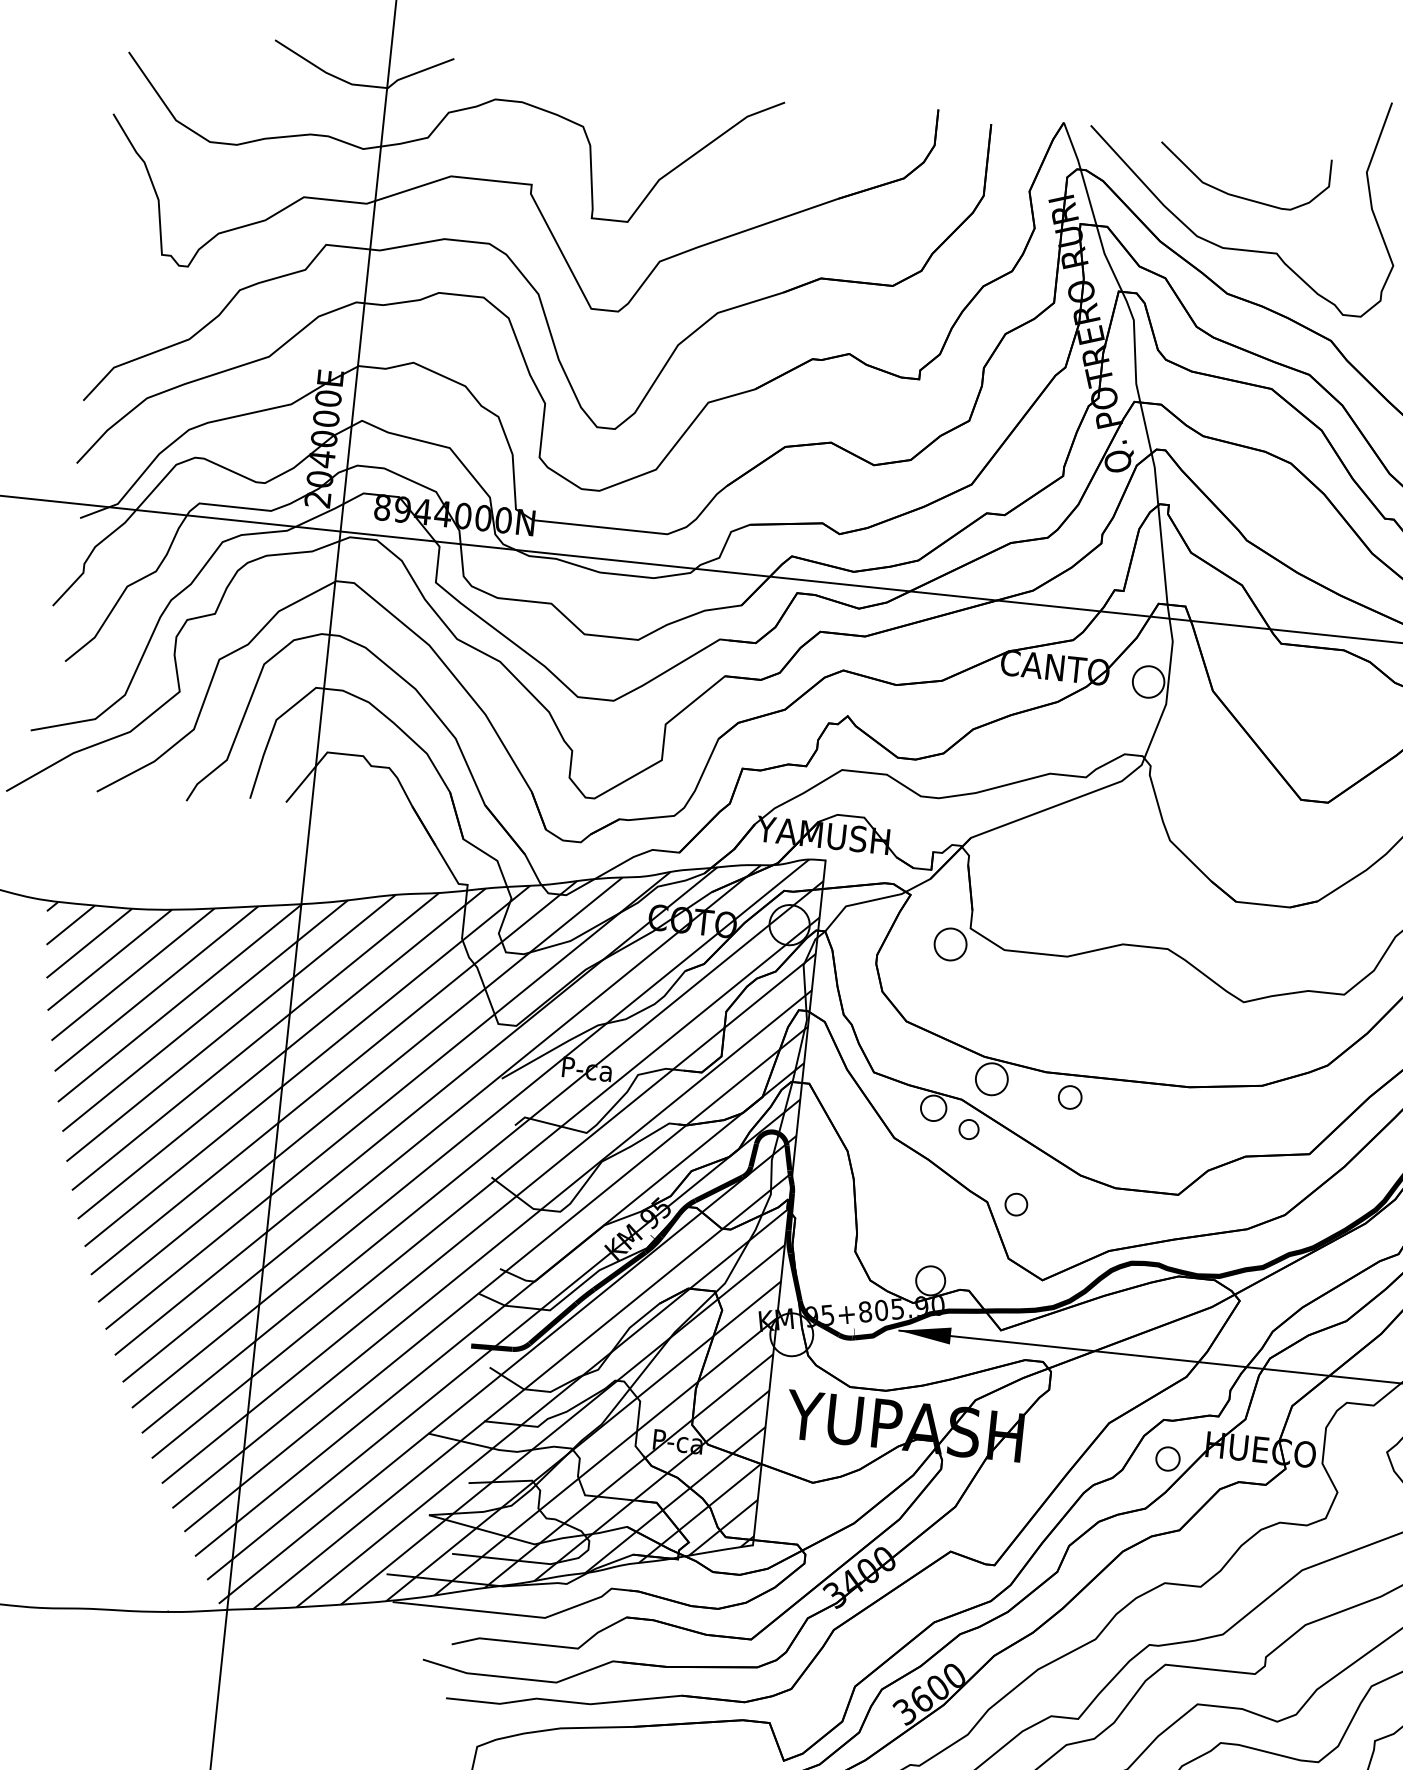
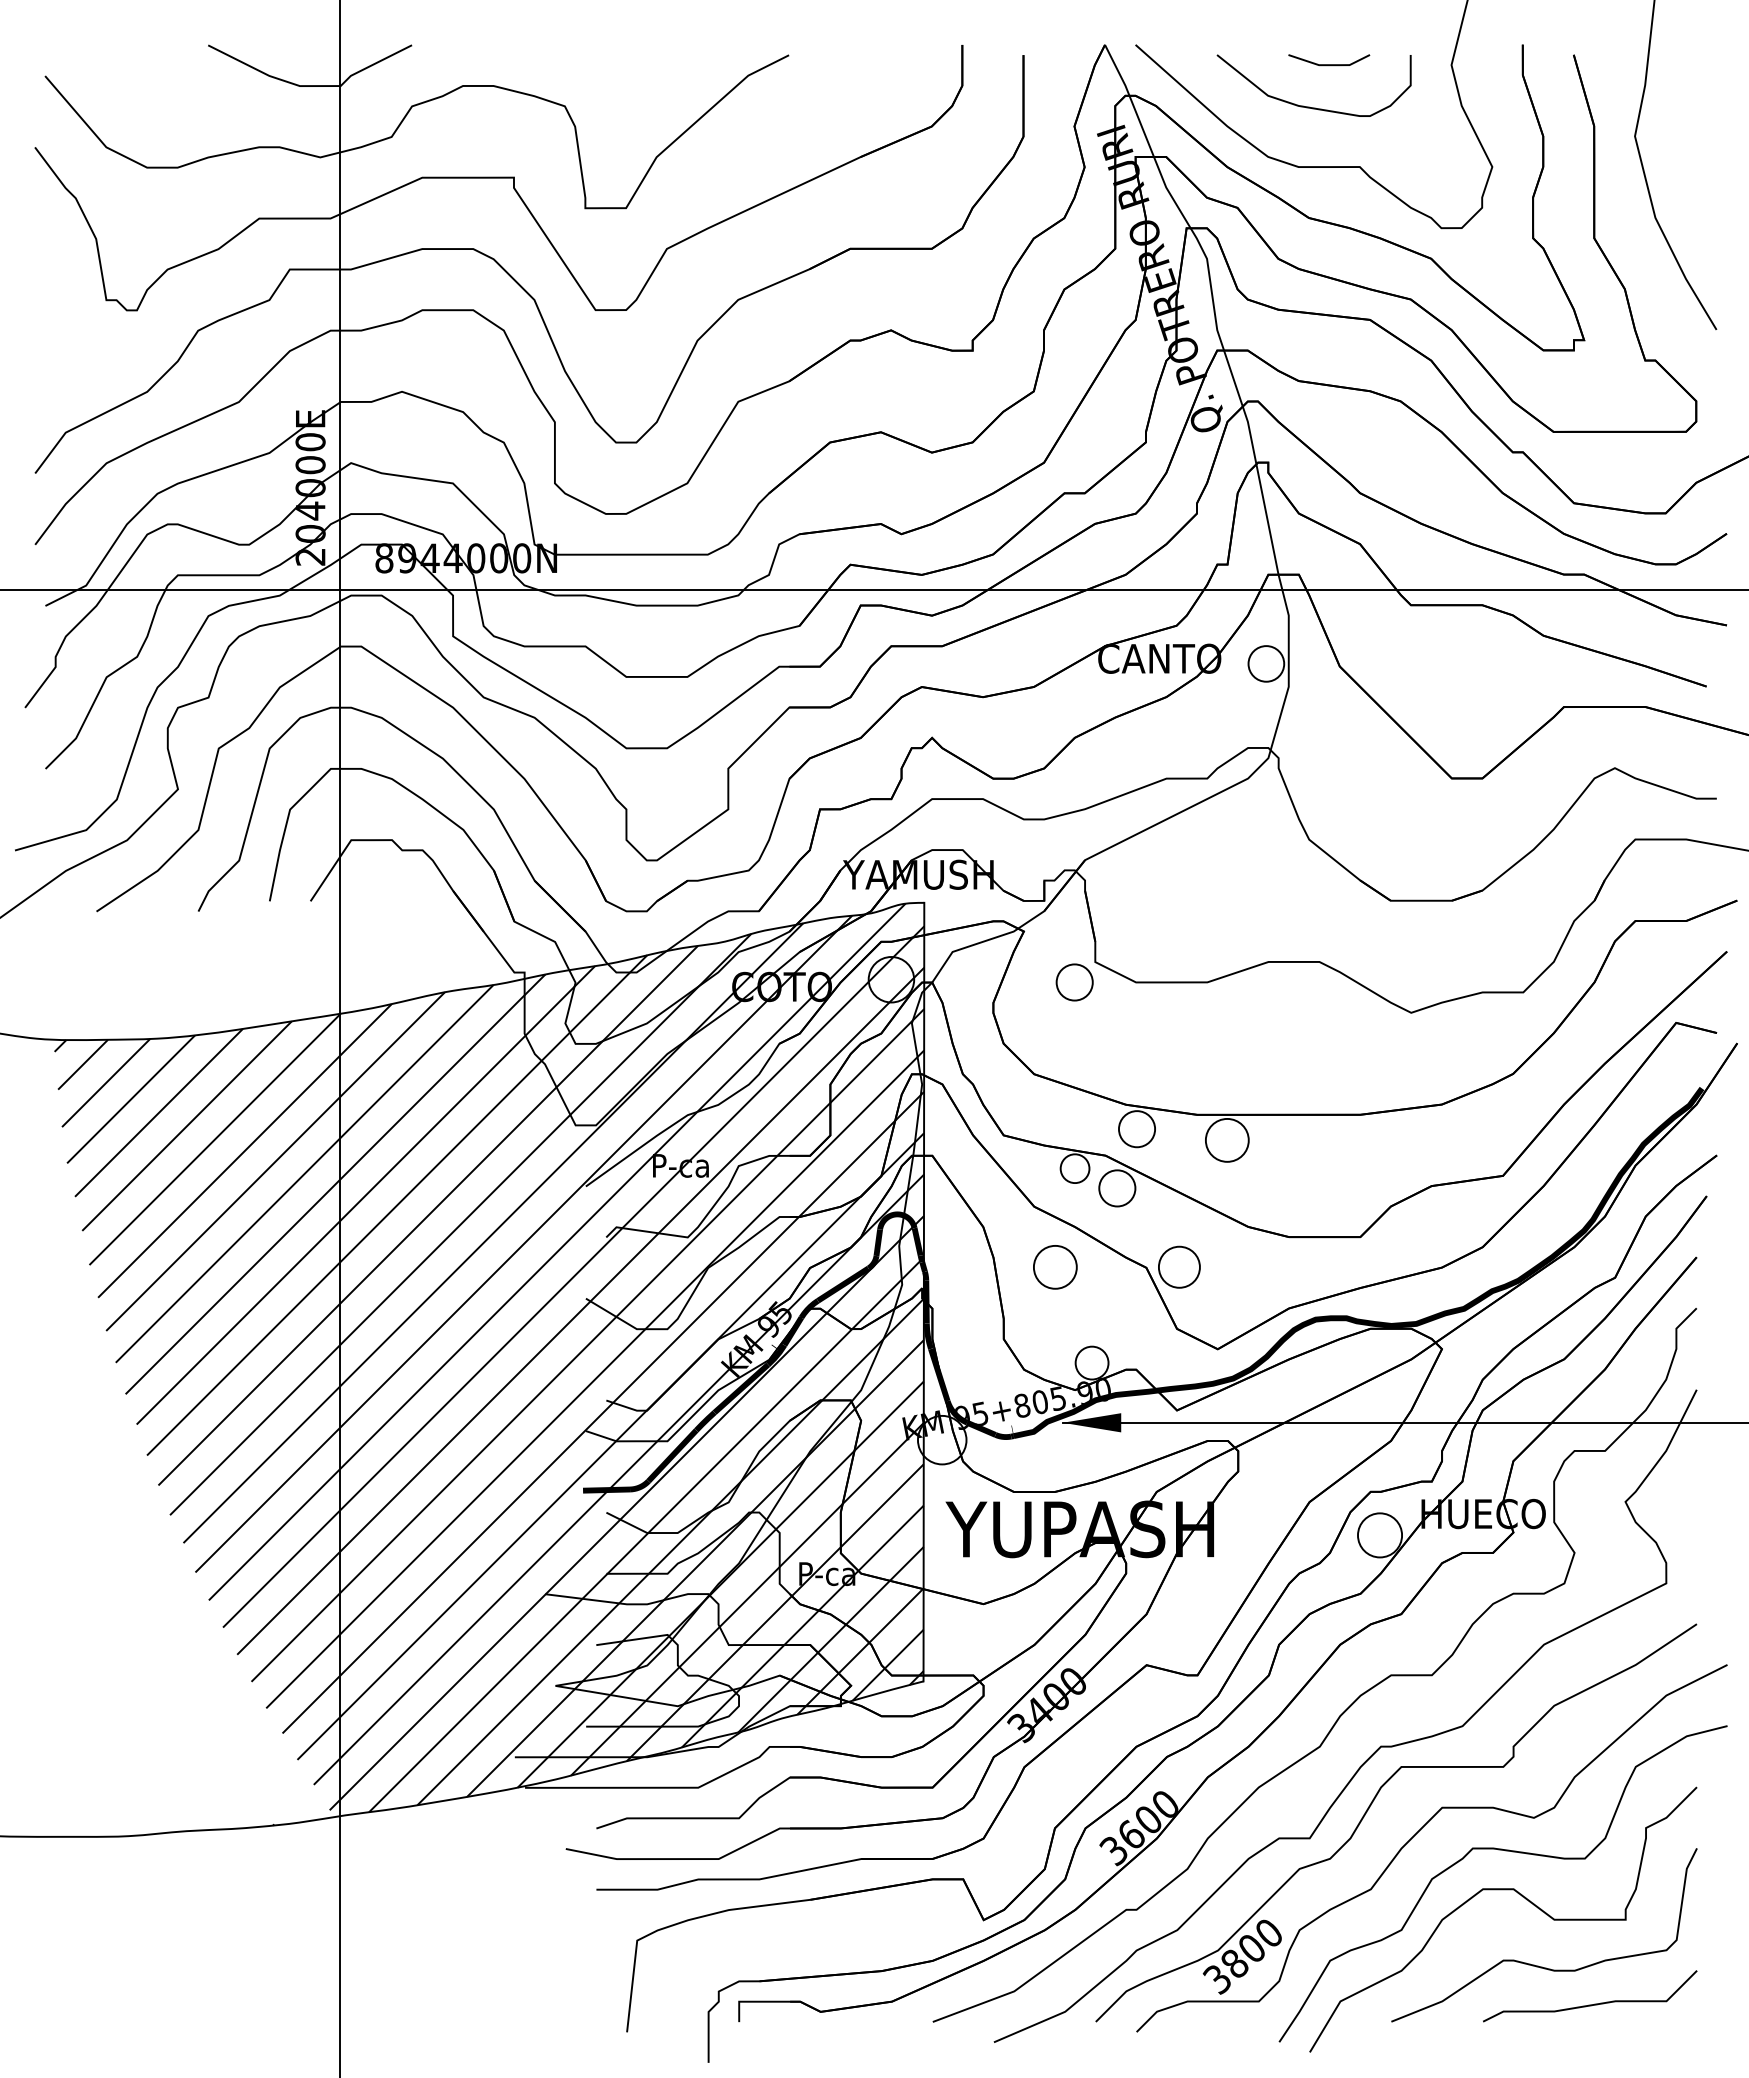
line: (1259, 160) -> (1329, 64), added
circle: (1069, 1096) -> (1226, 1139), size x1.67
circle: (969, 1129) -> (1117, 1188), size x1.67
circle: (907, 1193) -> (1055, 1267), added
circle: (1015, 1203) -> (1178, 1266), size x1.67
circle: (1167, 1459) -> (1379, 1535), size x1.67

